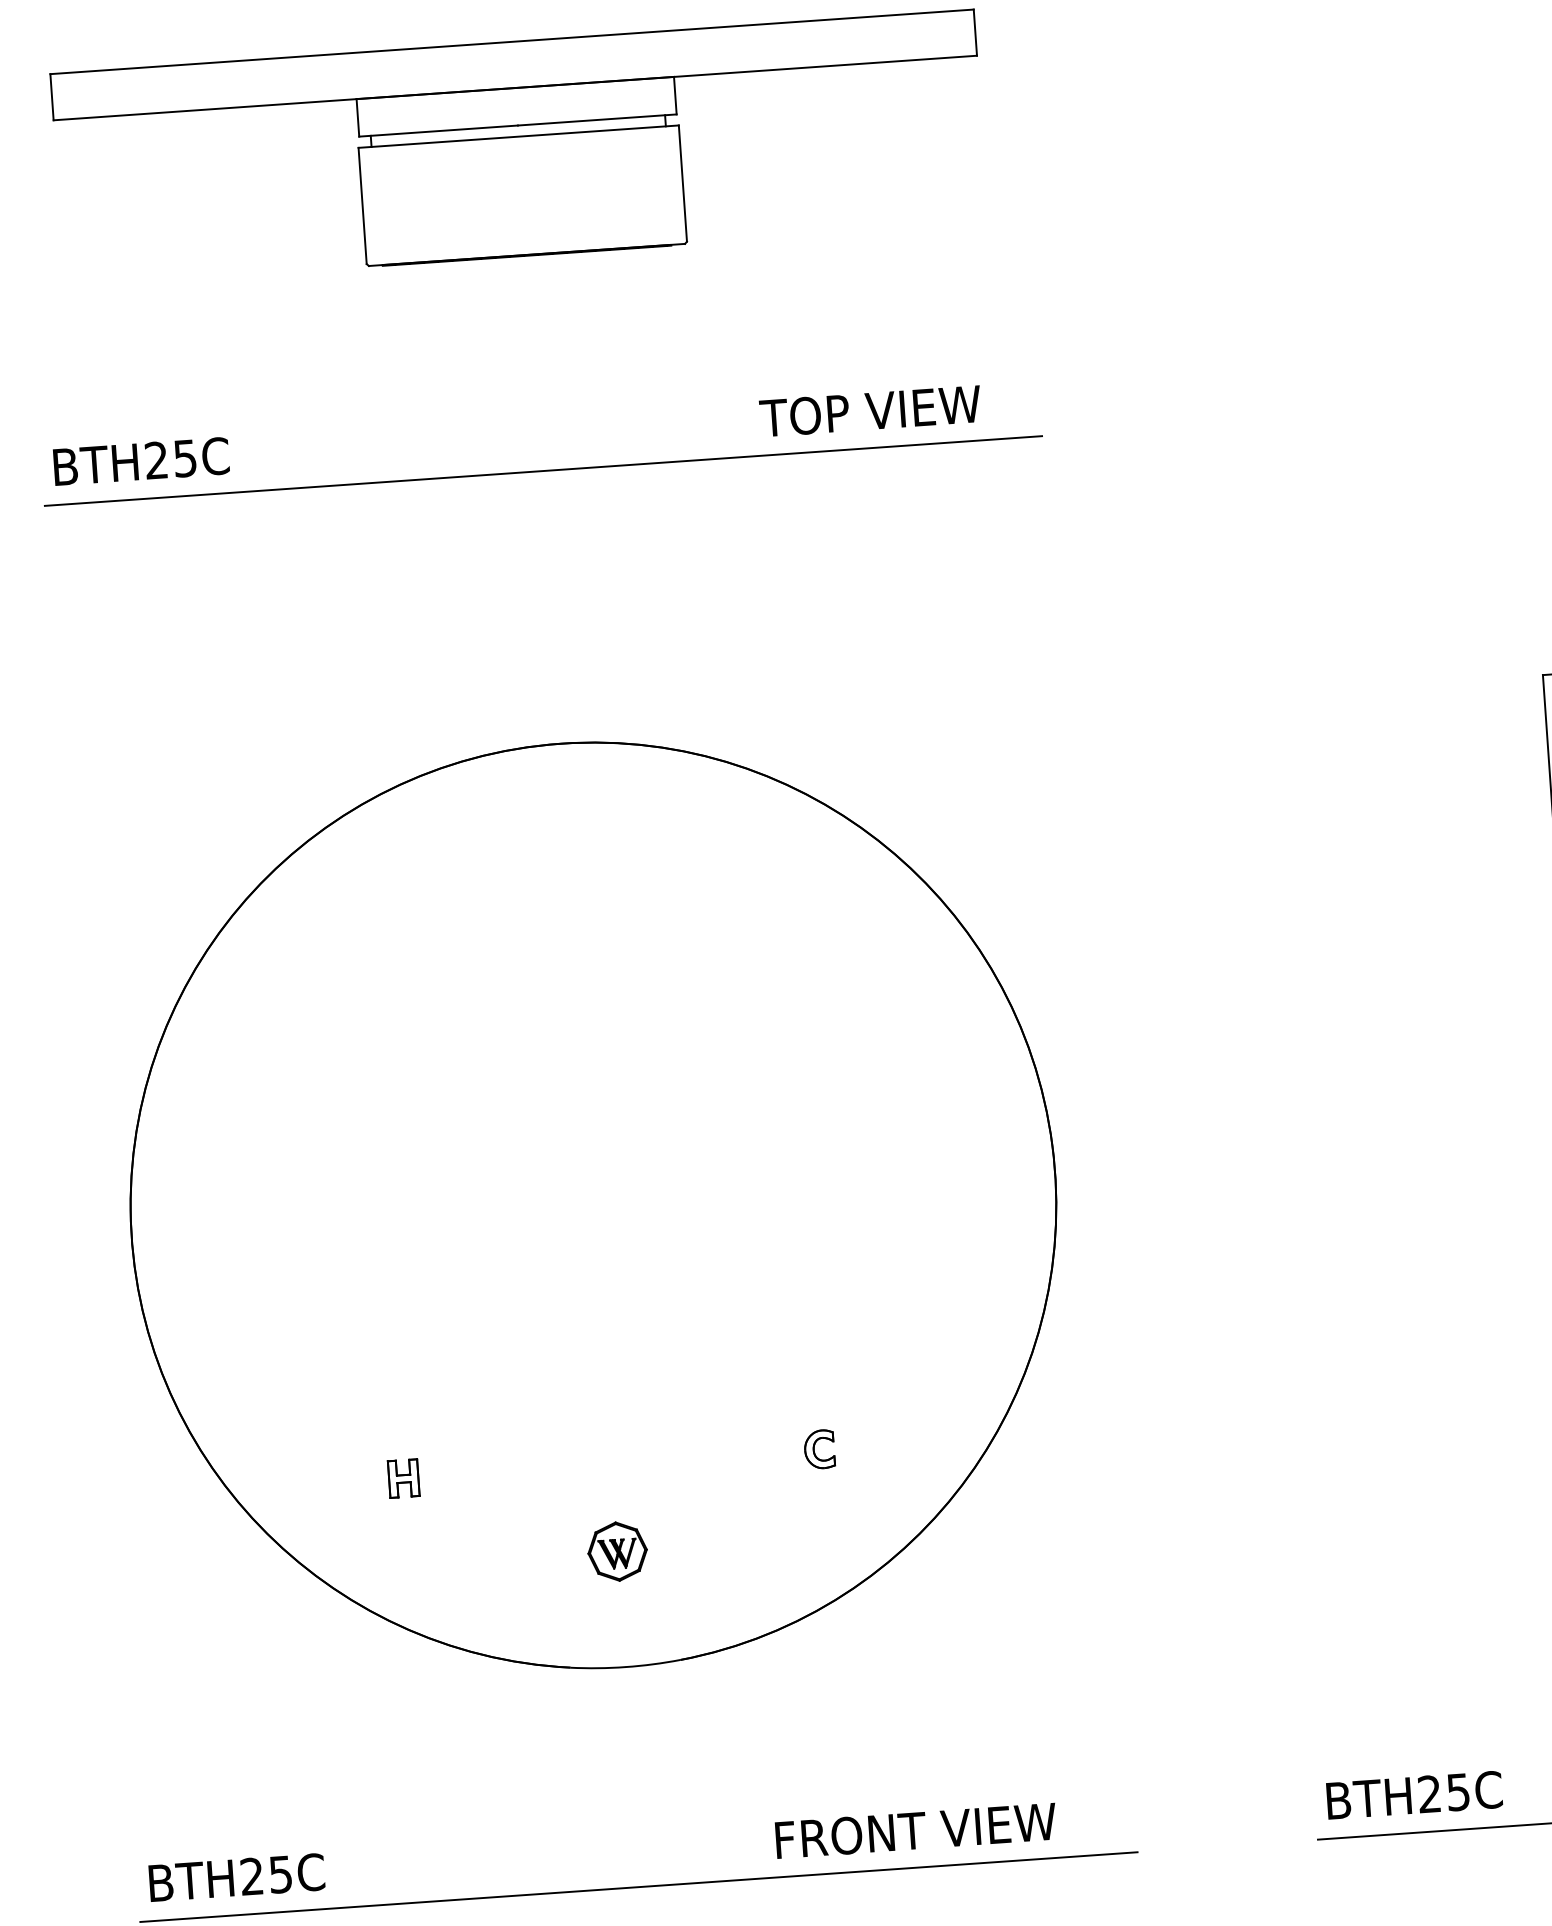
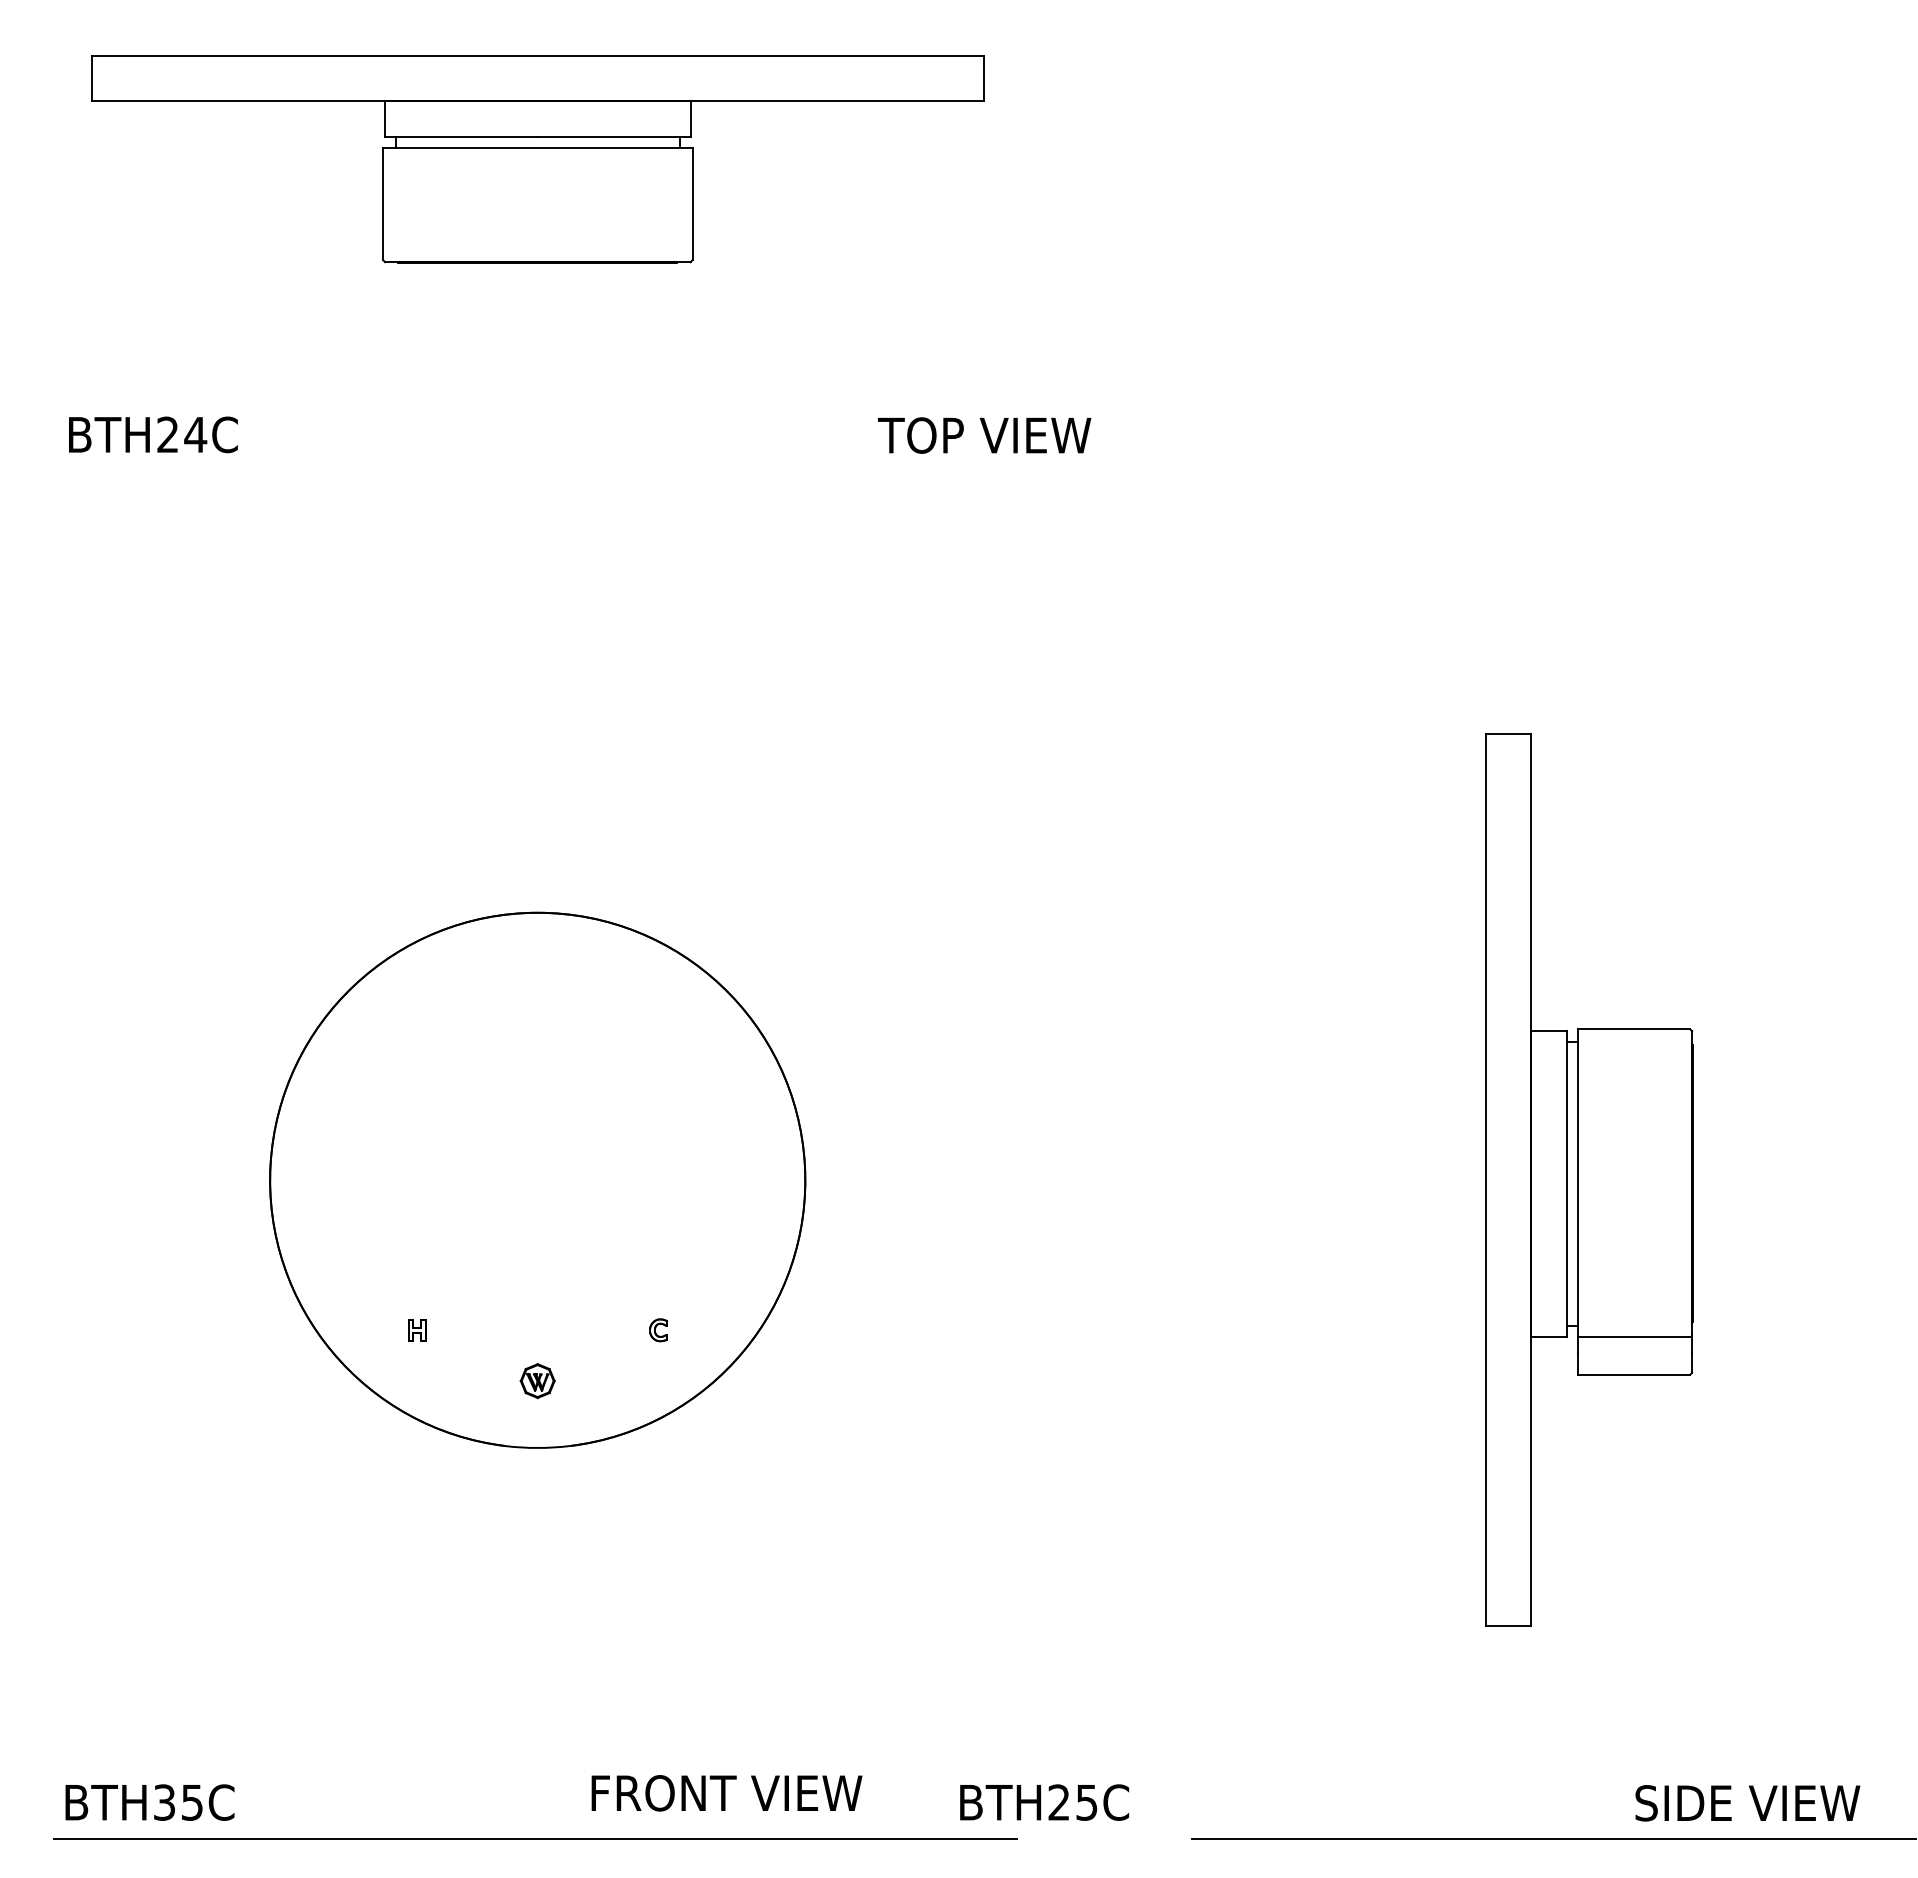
text: (870, 411) -> (984, 435), moved
text: (185, 459) -> (195, 435), BTH25C -> BTH24C
line: (542, 470) -> (538, 470), removed
part: (593, 1205) -> (537, 1180), size x0.6
text: (1414, 1795) -> (1044, 1802), moved
text: (915, 1831) -> (726, 1793), moved
text: (251, 1876) -> (164, 1802), BTH25C -> BTH35C

